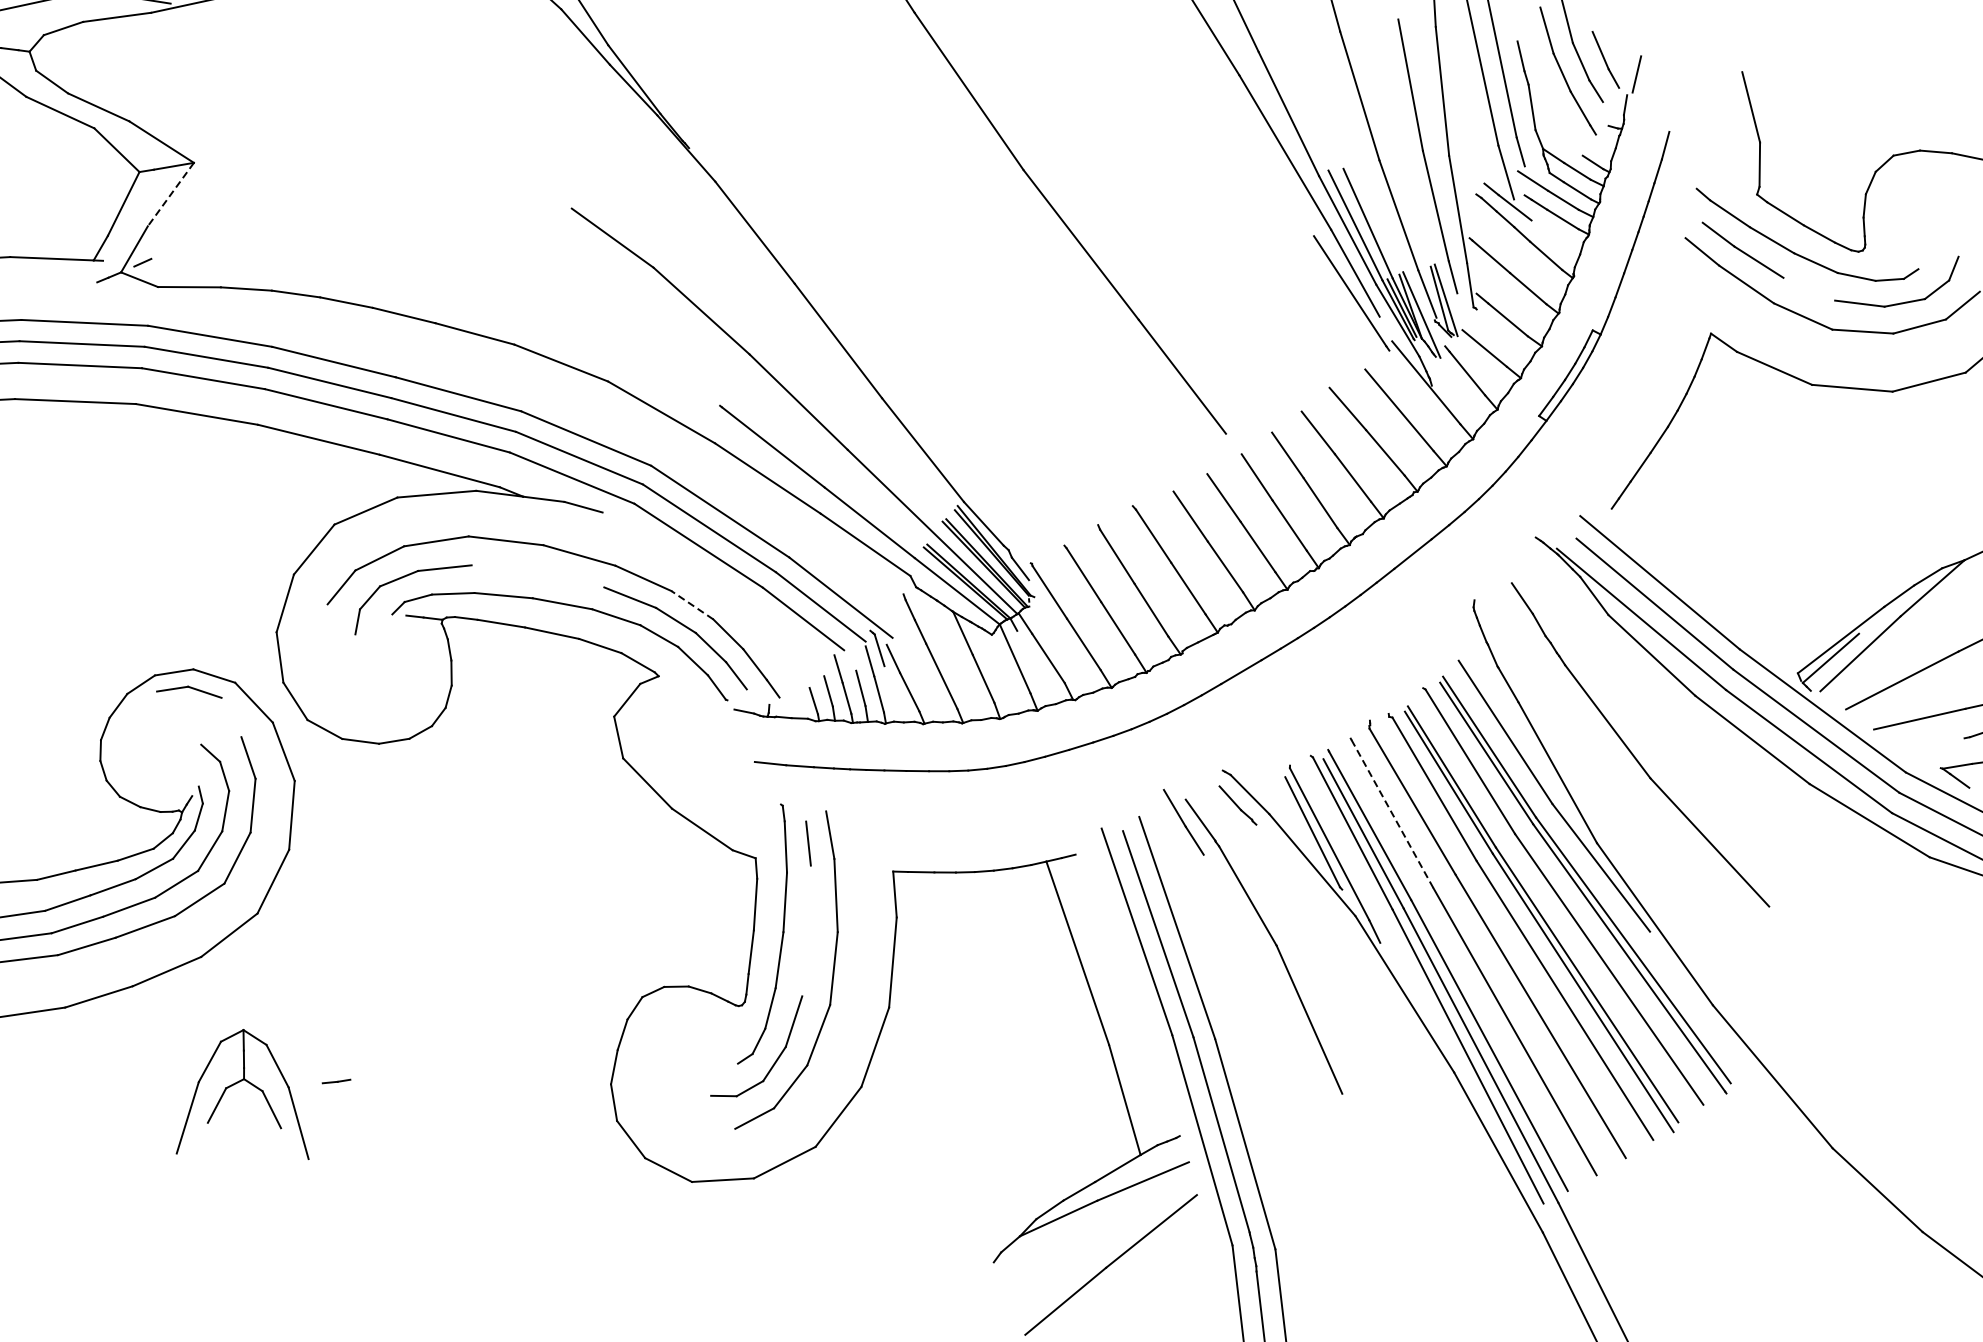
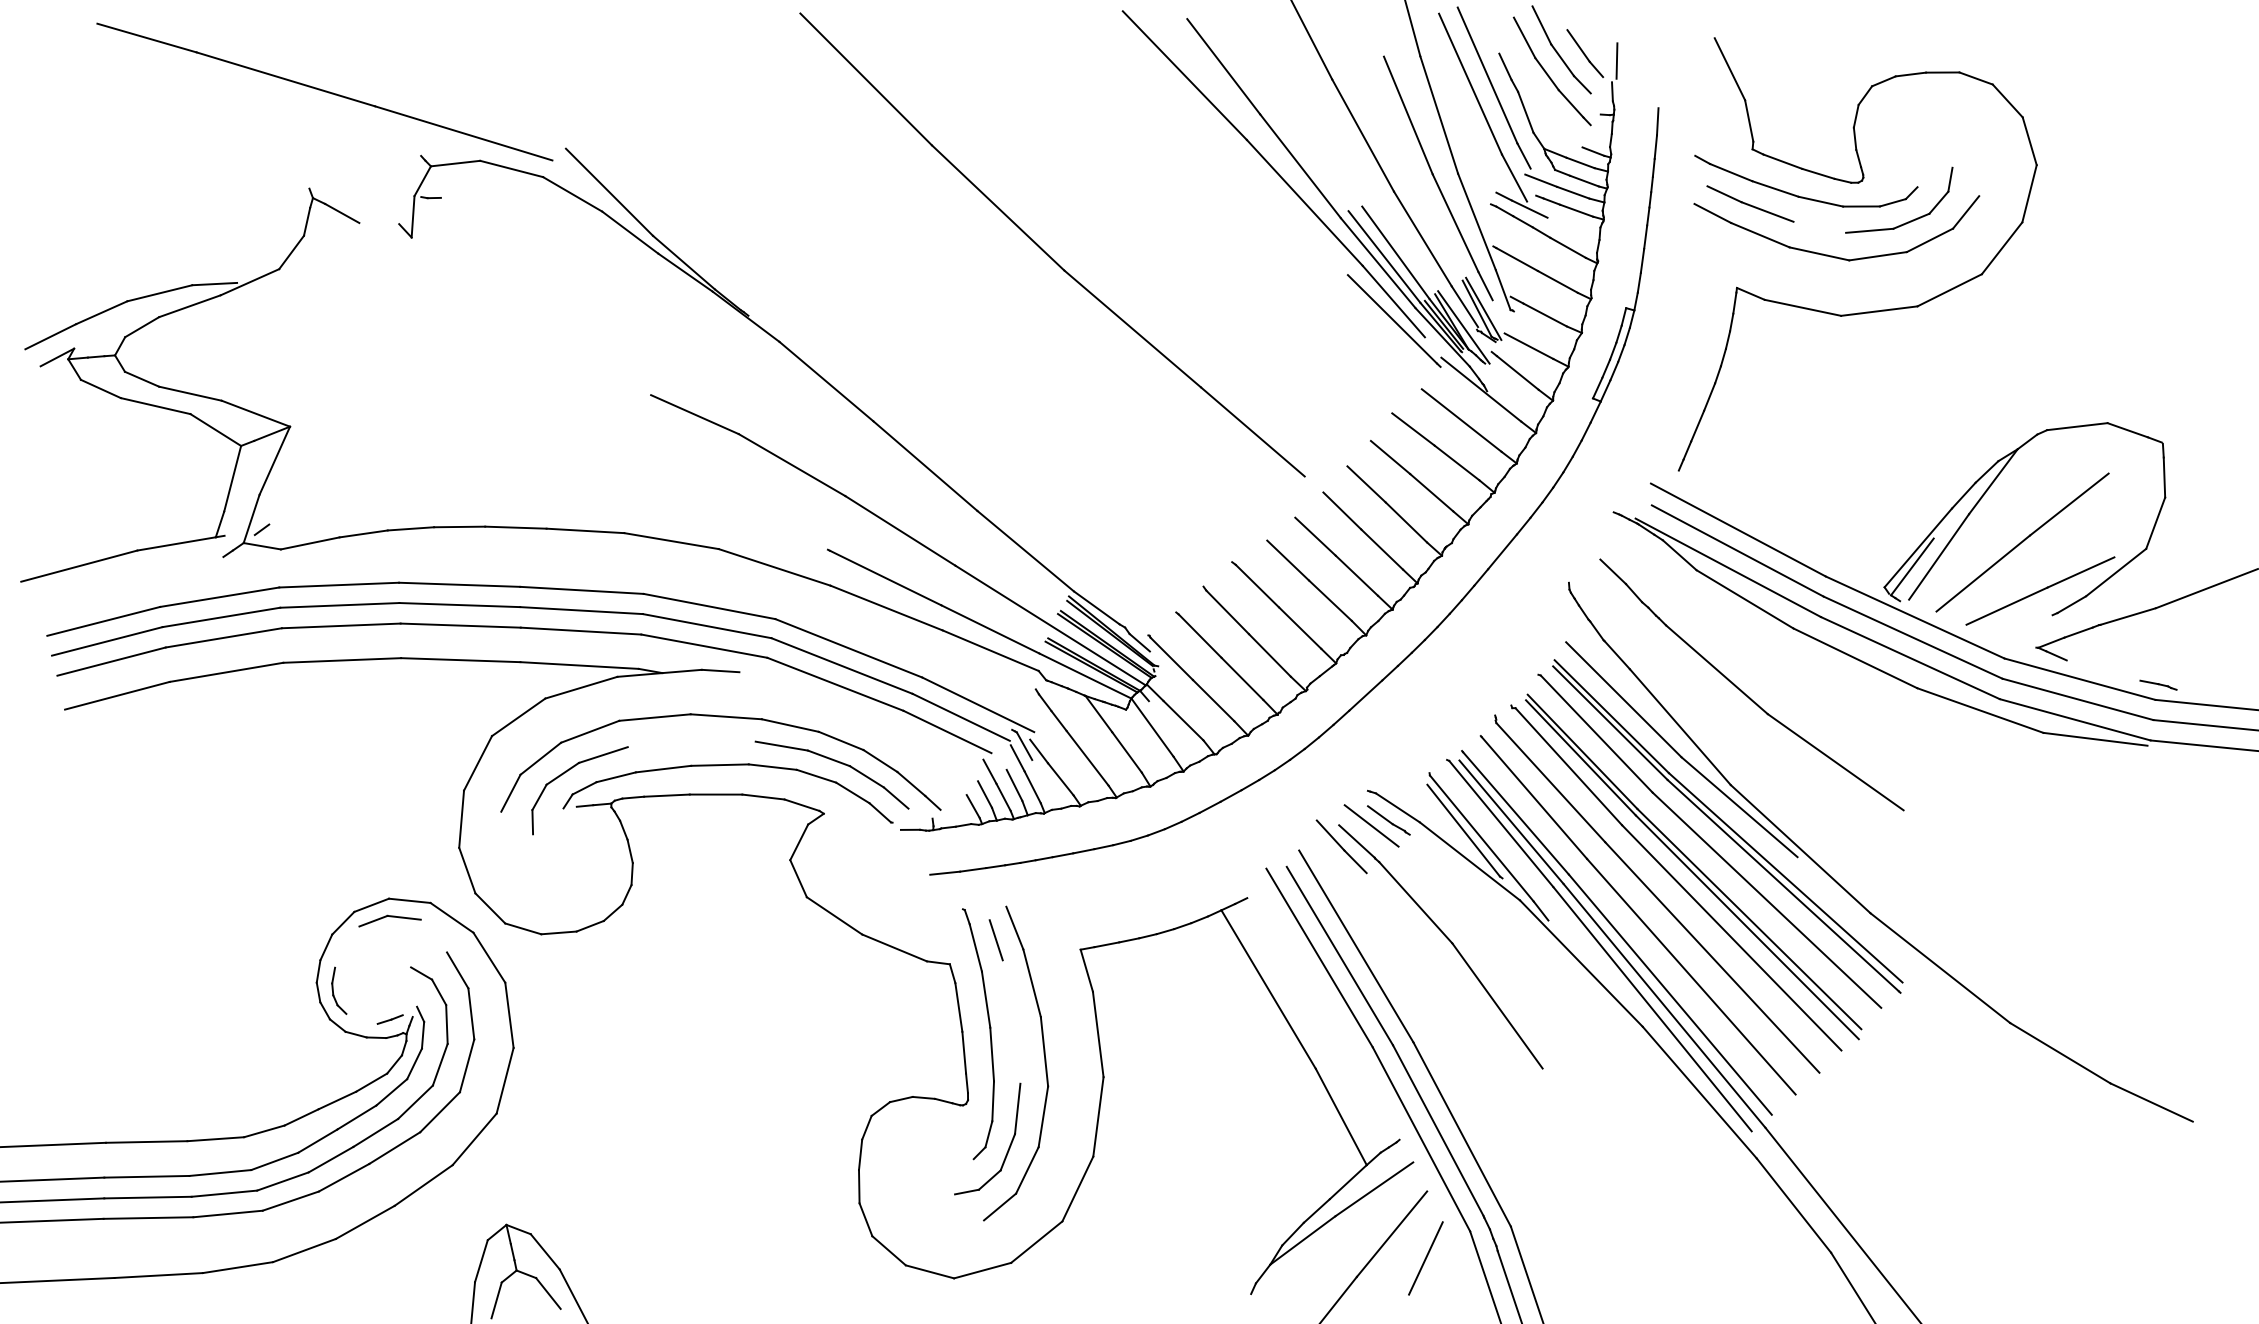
line: (170, 195) -> (274, 461), dashed -> solid
line: (691, 604) -> (840, 740), dashed -> solid
part: (122, 752) -> (339, 990), added
line: (1219, 806) -> (1371, 825), added
line: (1392, 813) -> (1534, 797), dashed -> solid
line: (335, 1081) -> (389, 1019), moved
line: (1180, 1263) -> (1425, 1258), added

